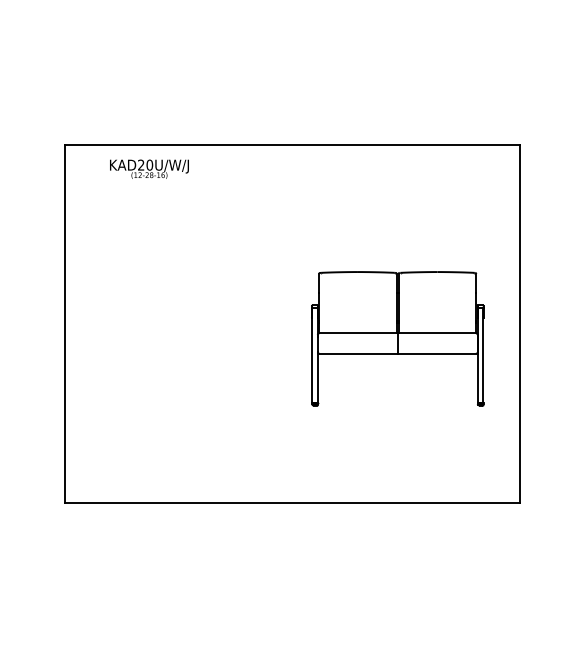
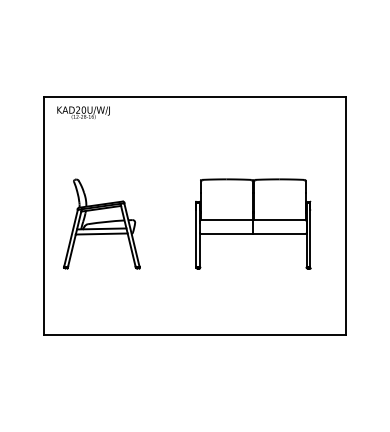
text: (149, 168) -> (83, 112), moved
part: (152, 335) -> (101, 223), added
part: (398, 338) -> (253, 223), moved

